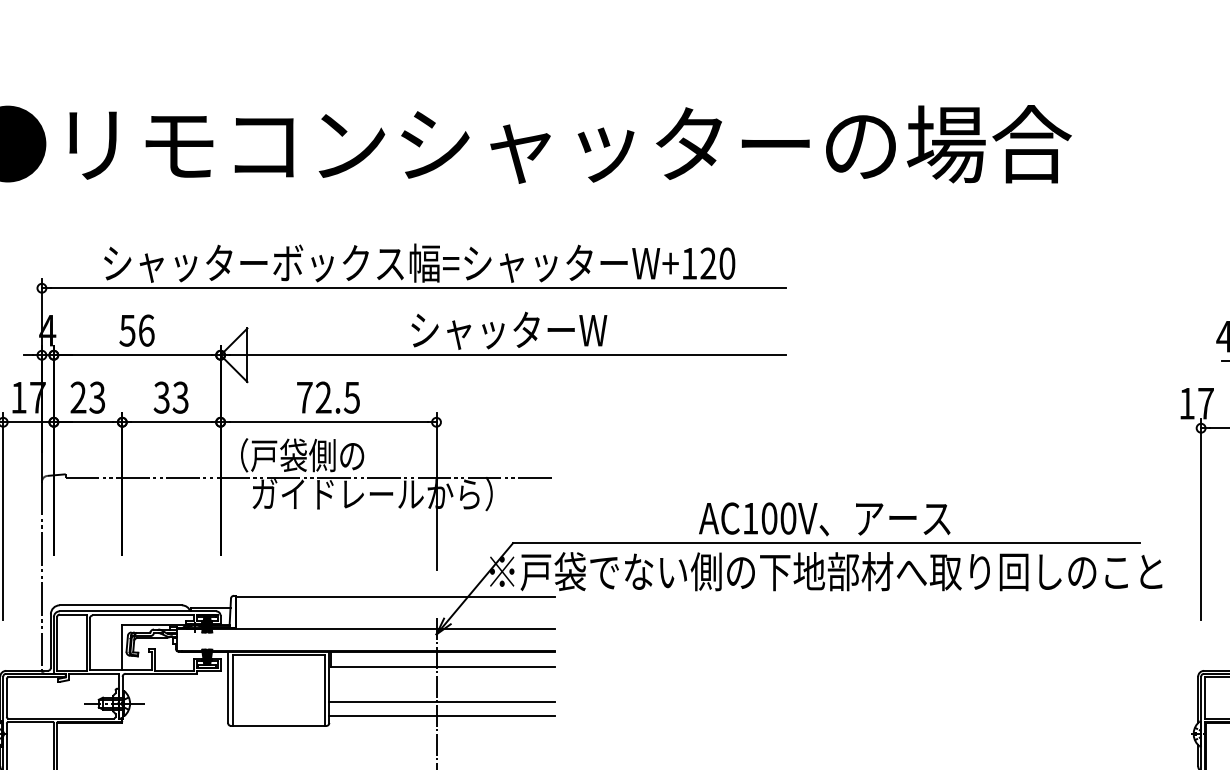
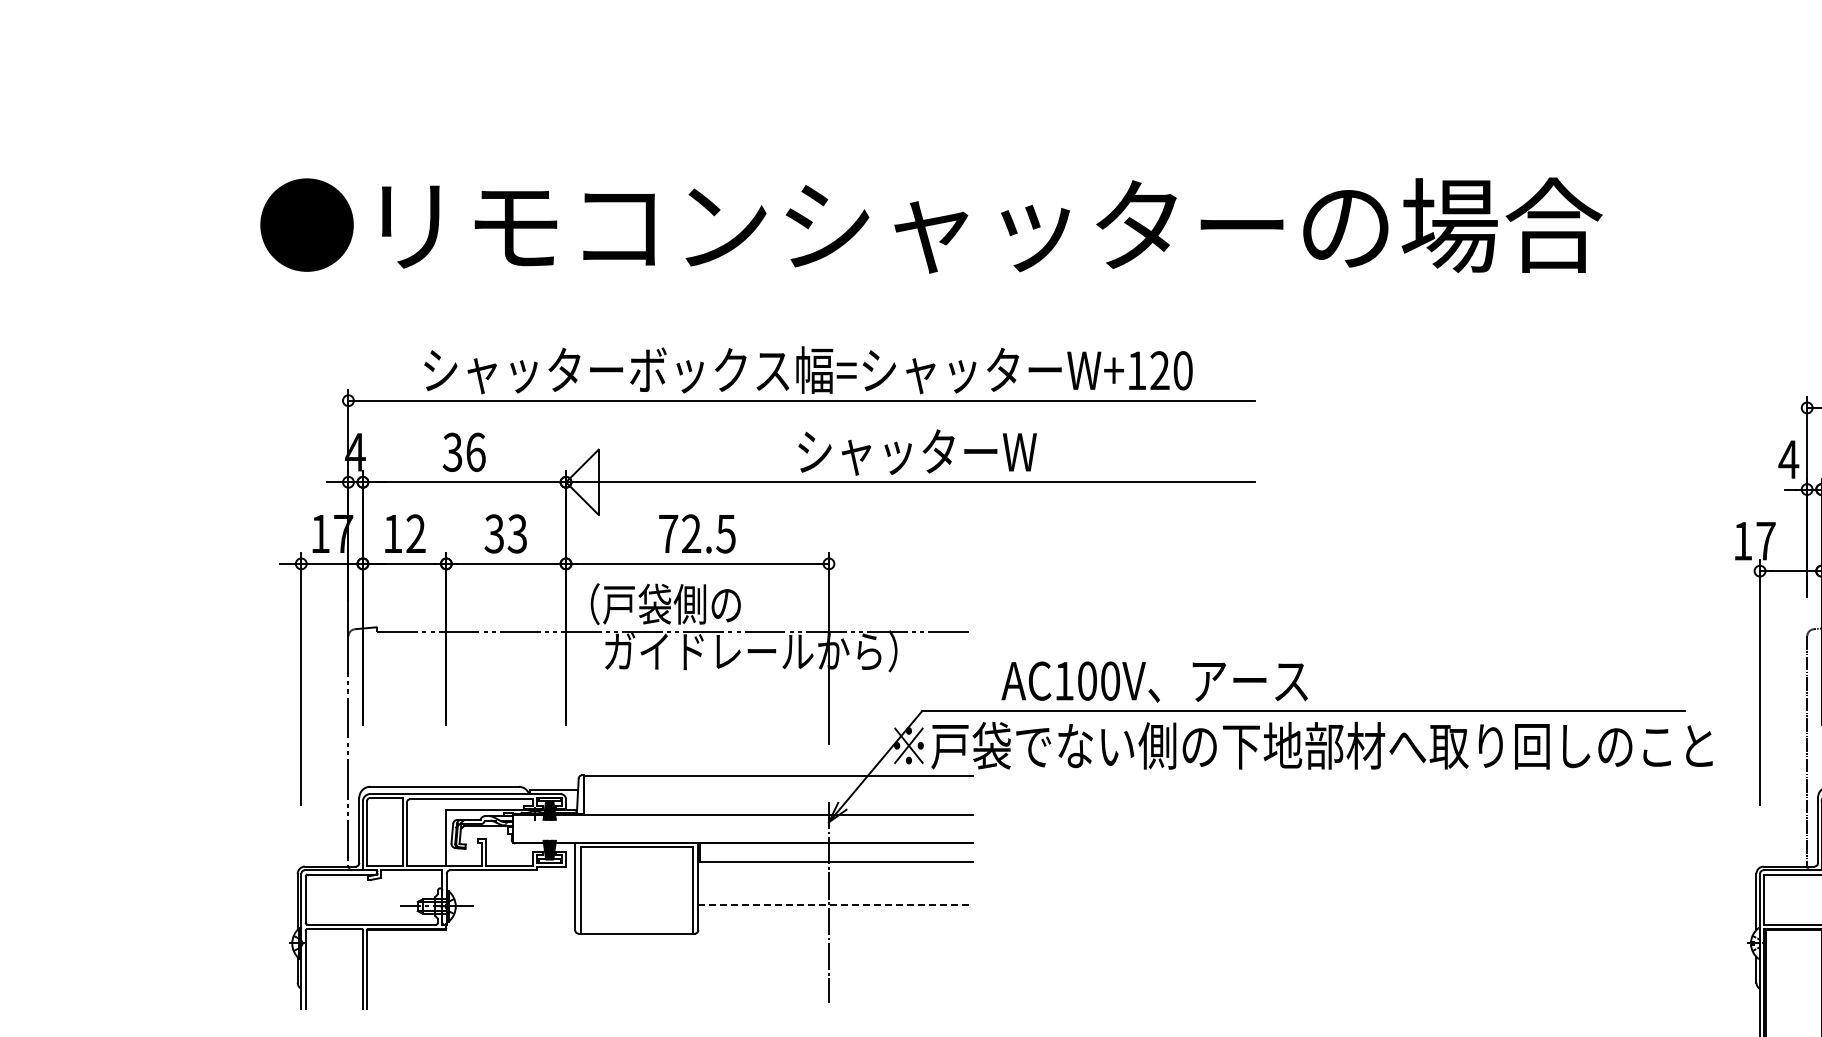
text: (127, 329) -> (452, 451), 56 -> 36
text: (87, 397) -> (404, 533), 23 -> 12
text: (824, 518) -> (1154, 681), moved
line: (442, 702) -> (836, 905), solid -> dashed
line: (441, 715) -> (835, 921), removed

